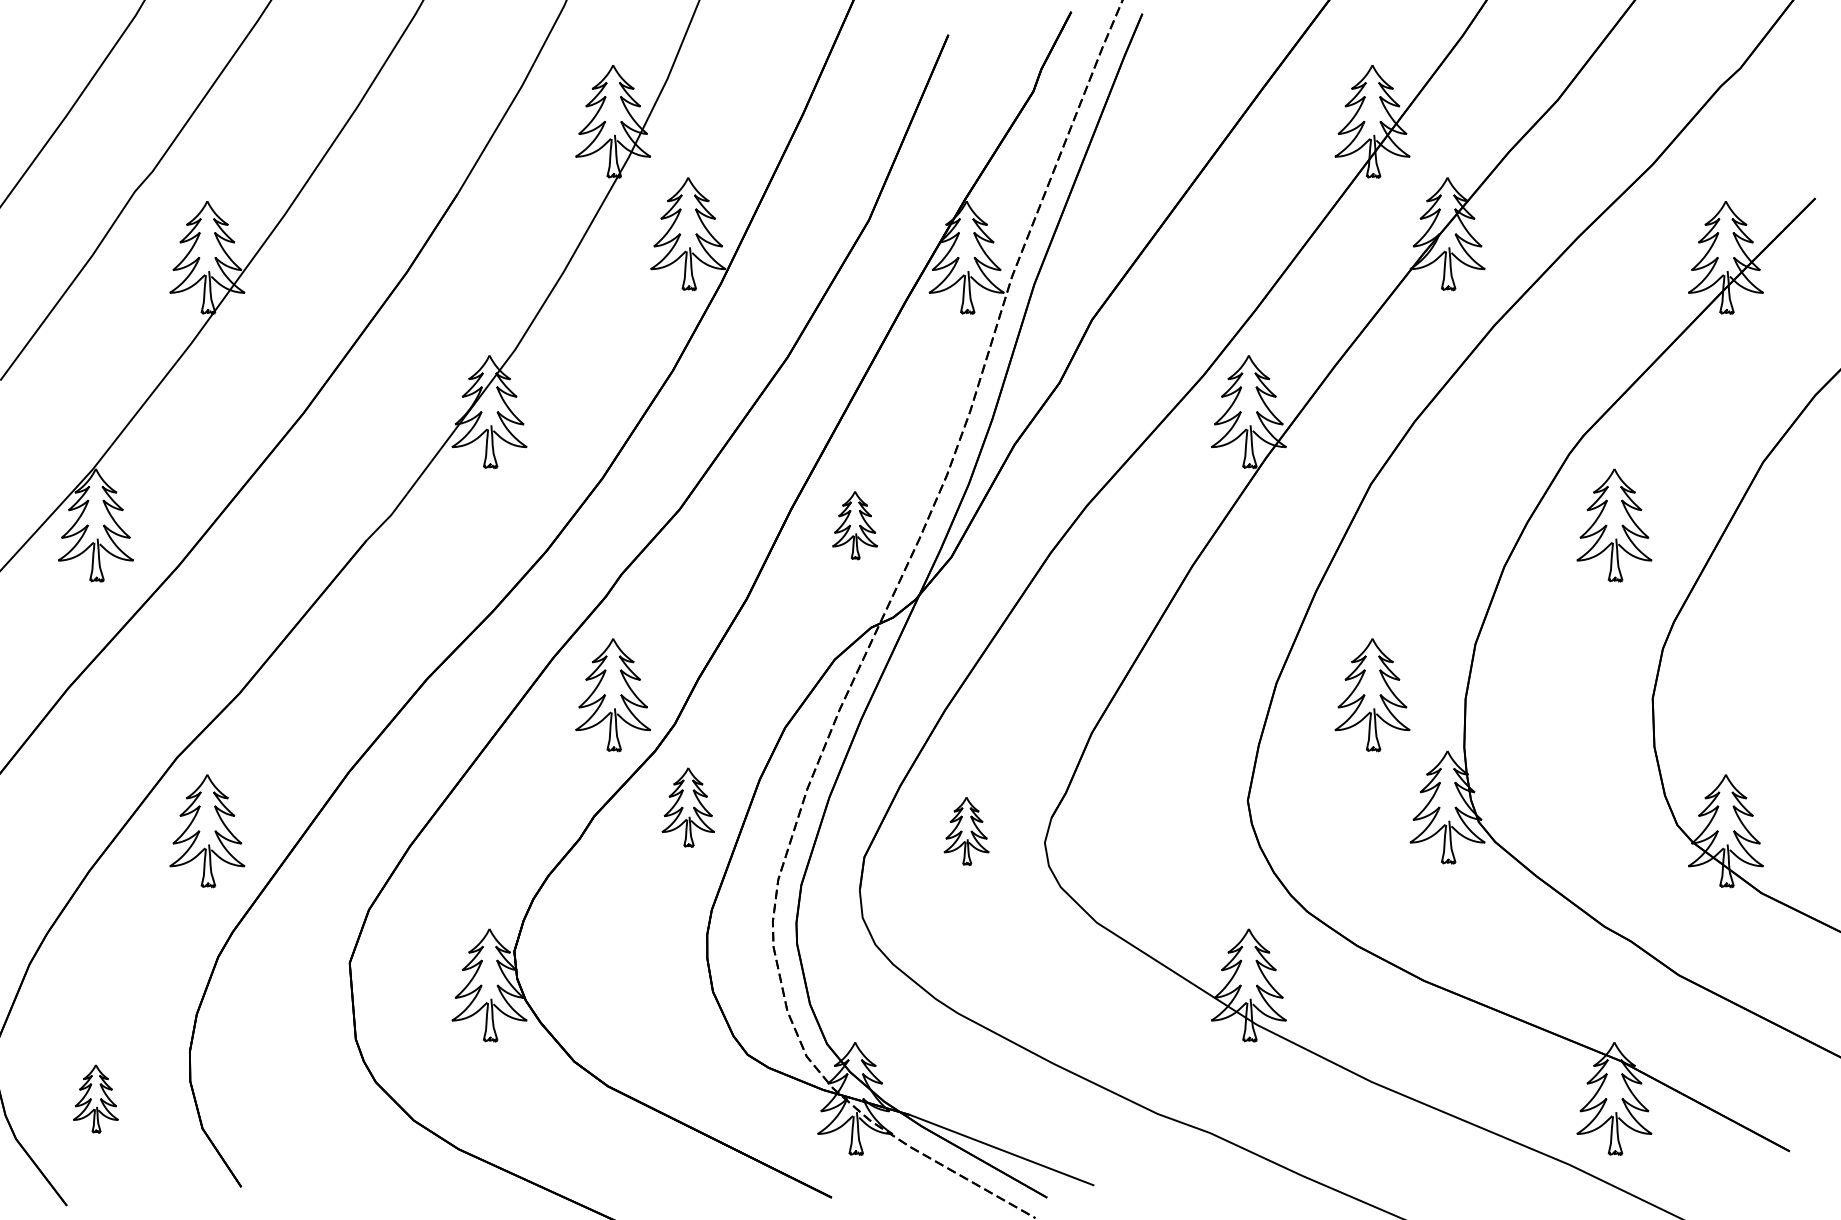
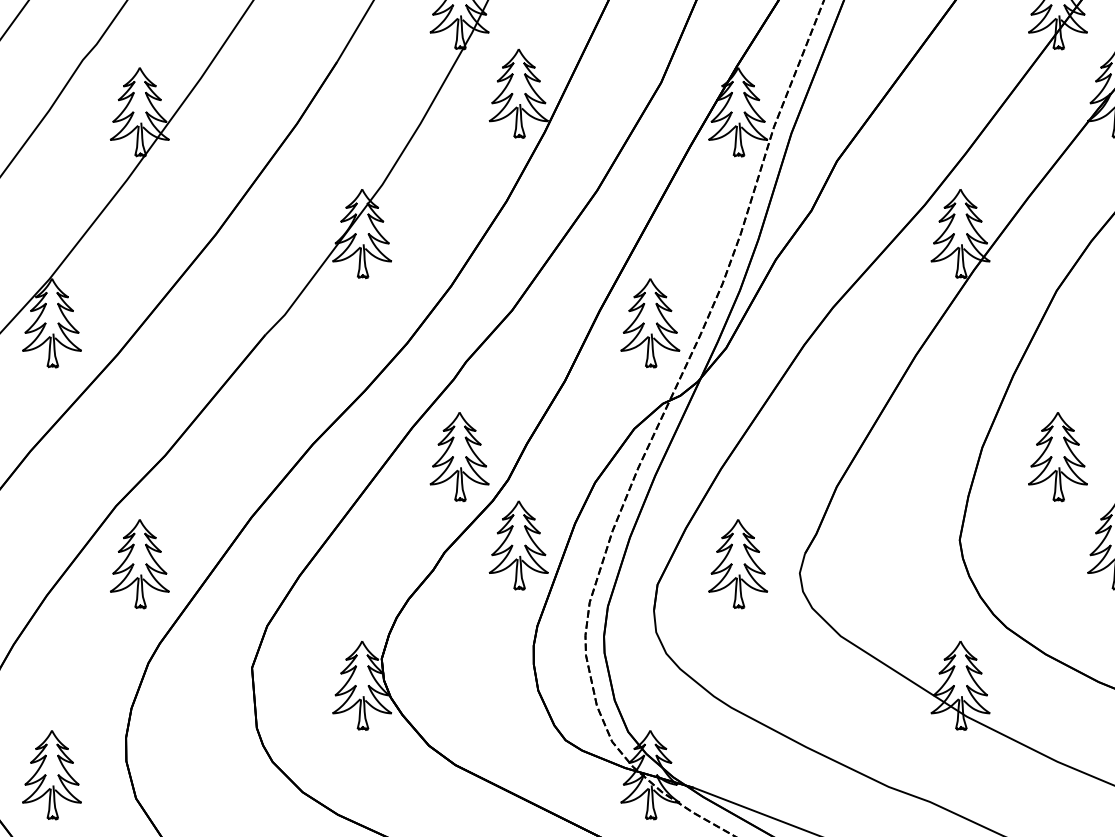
part: (854, 525) -> (649, 323), size x1.67
part: (688, 807) -> (518, 545), size x1.43
part: (966, 831) -> (738, 564), size x1.67
part: (95, 1098) -> (51, 774), size x1.67

